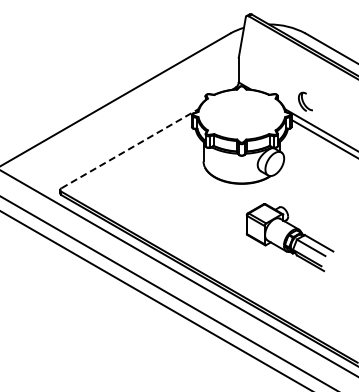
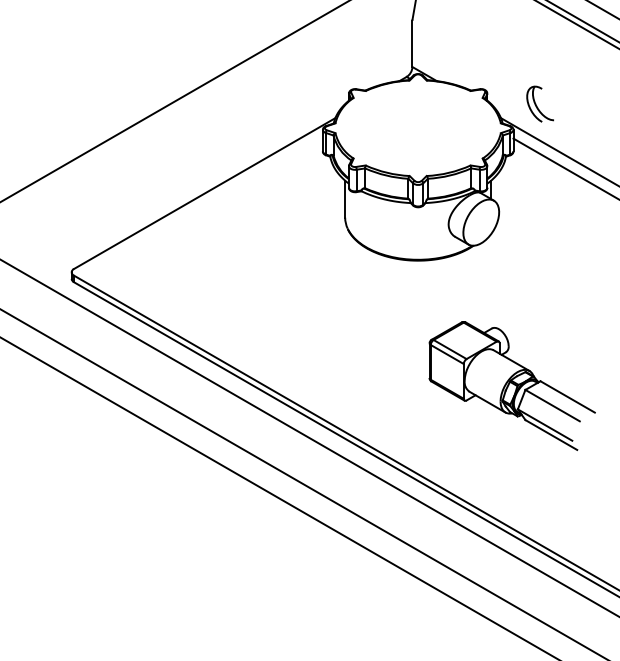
line: (130, 148) -> (205, 193), dashed -> solid
part: (289, 237) -> (511, 385), moved

